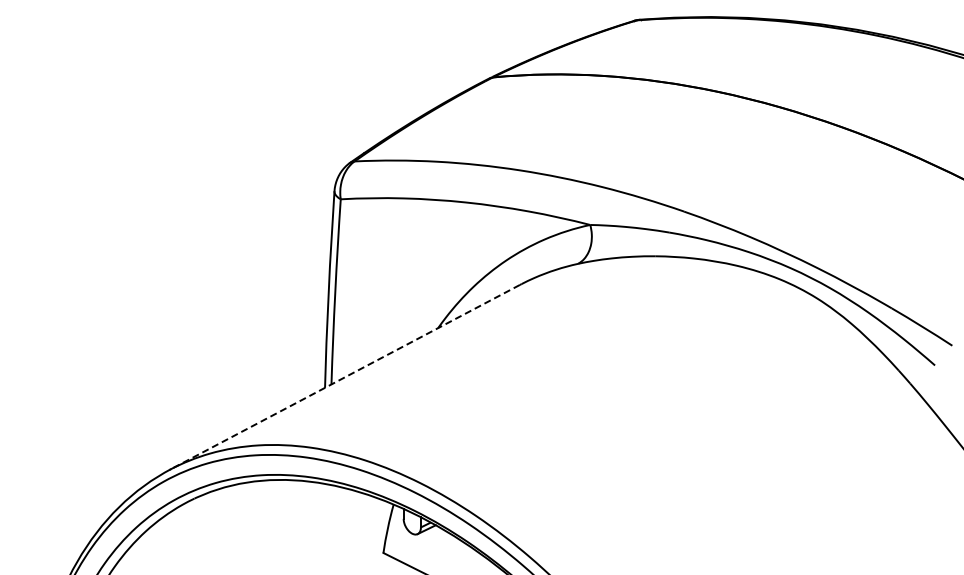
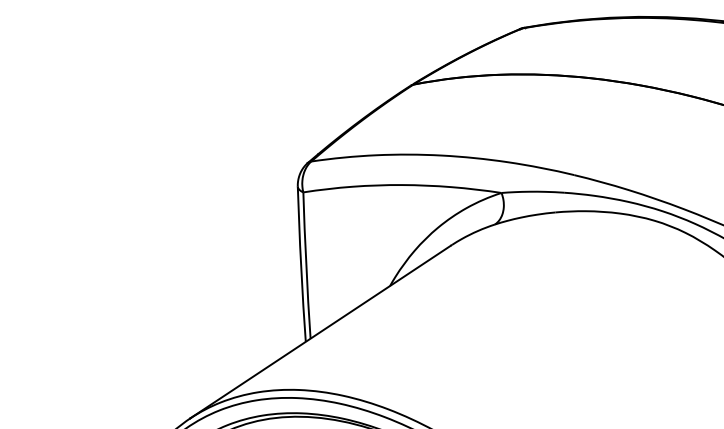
line: (345, 377) -> (321, 332), dashed -> solid

